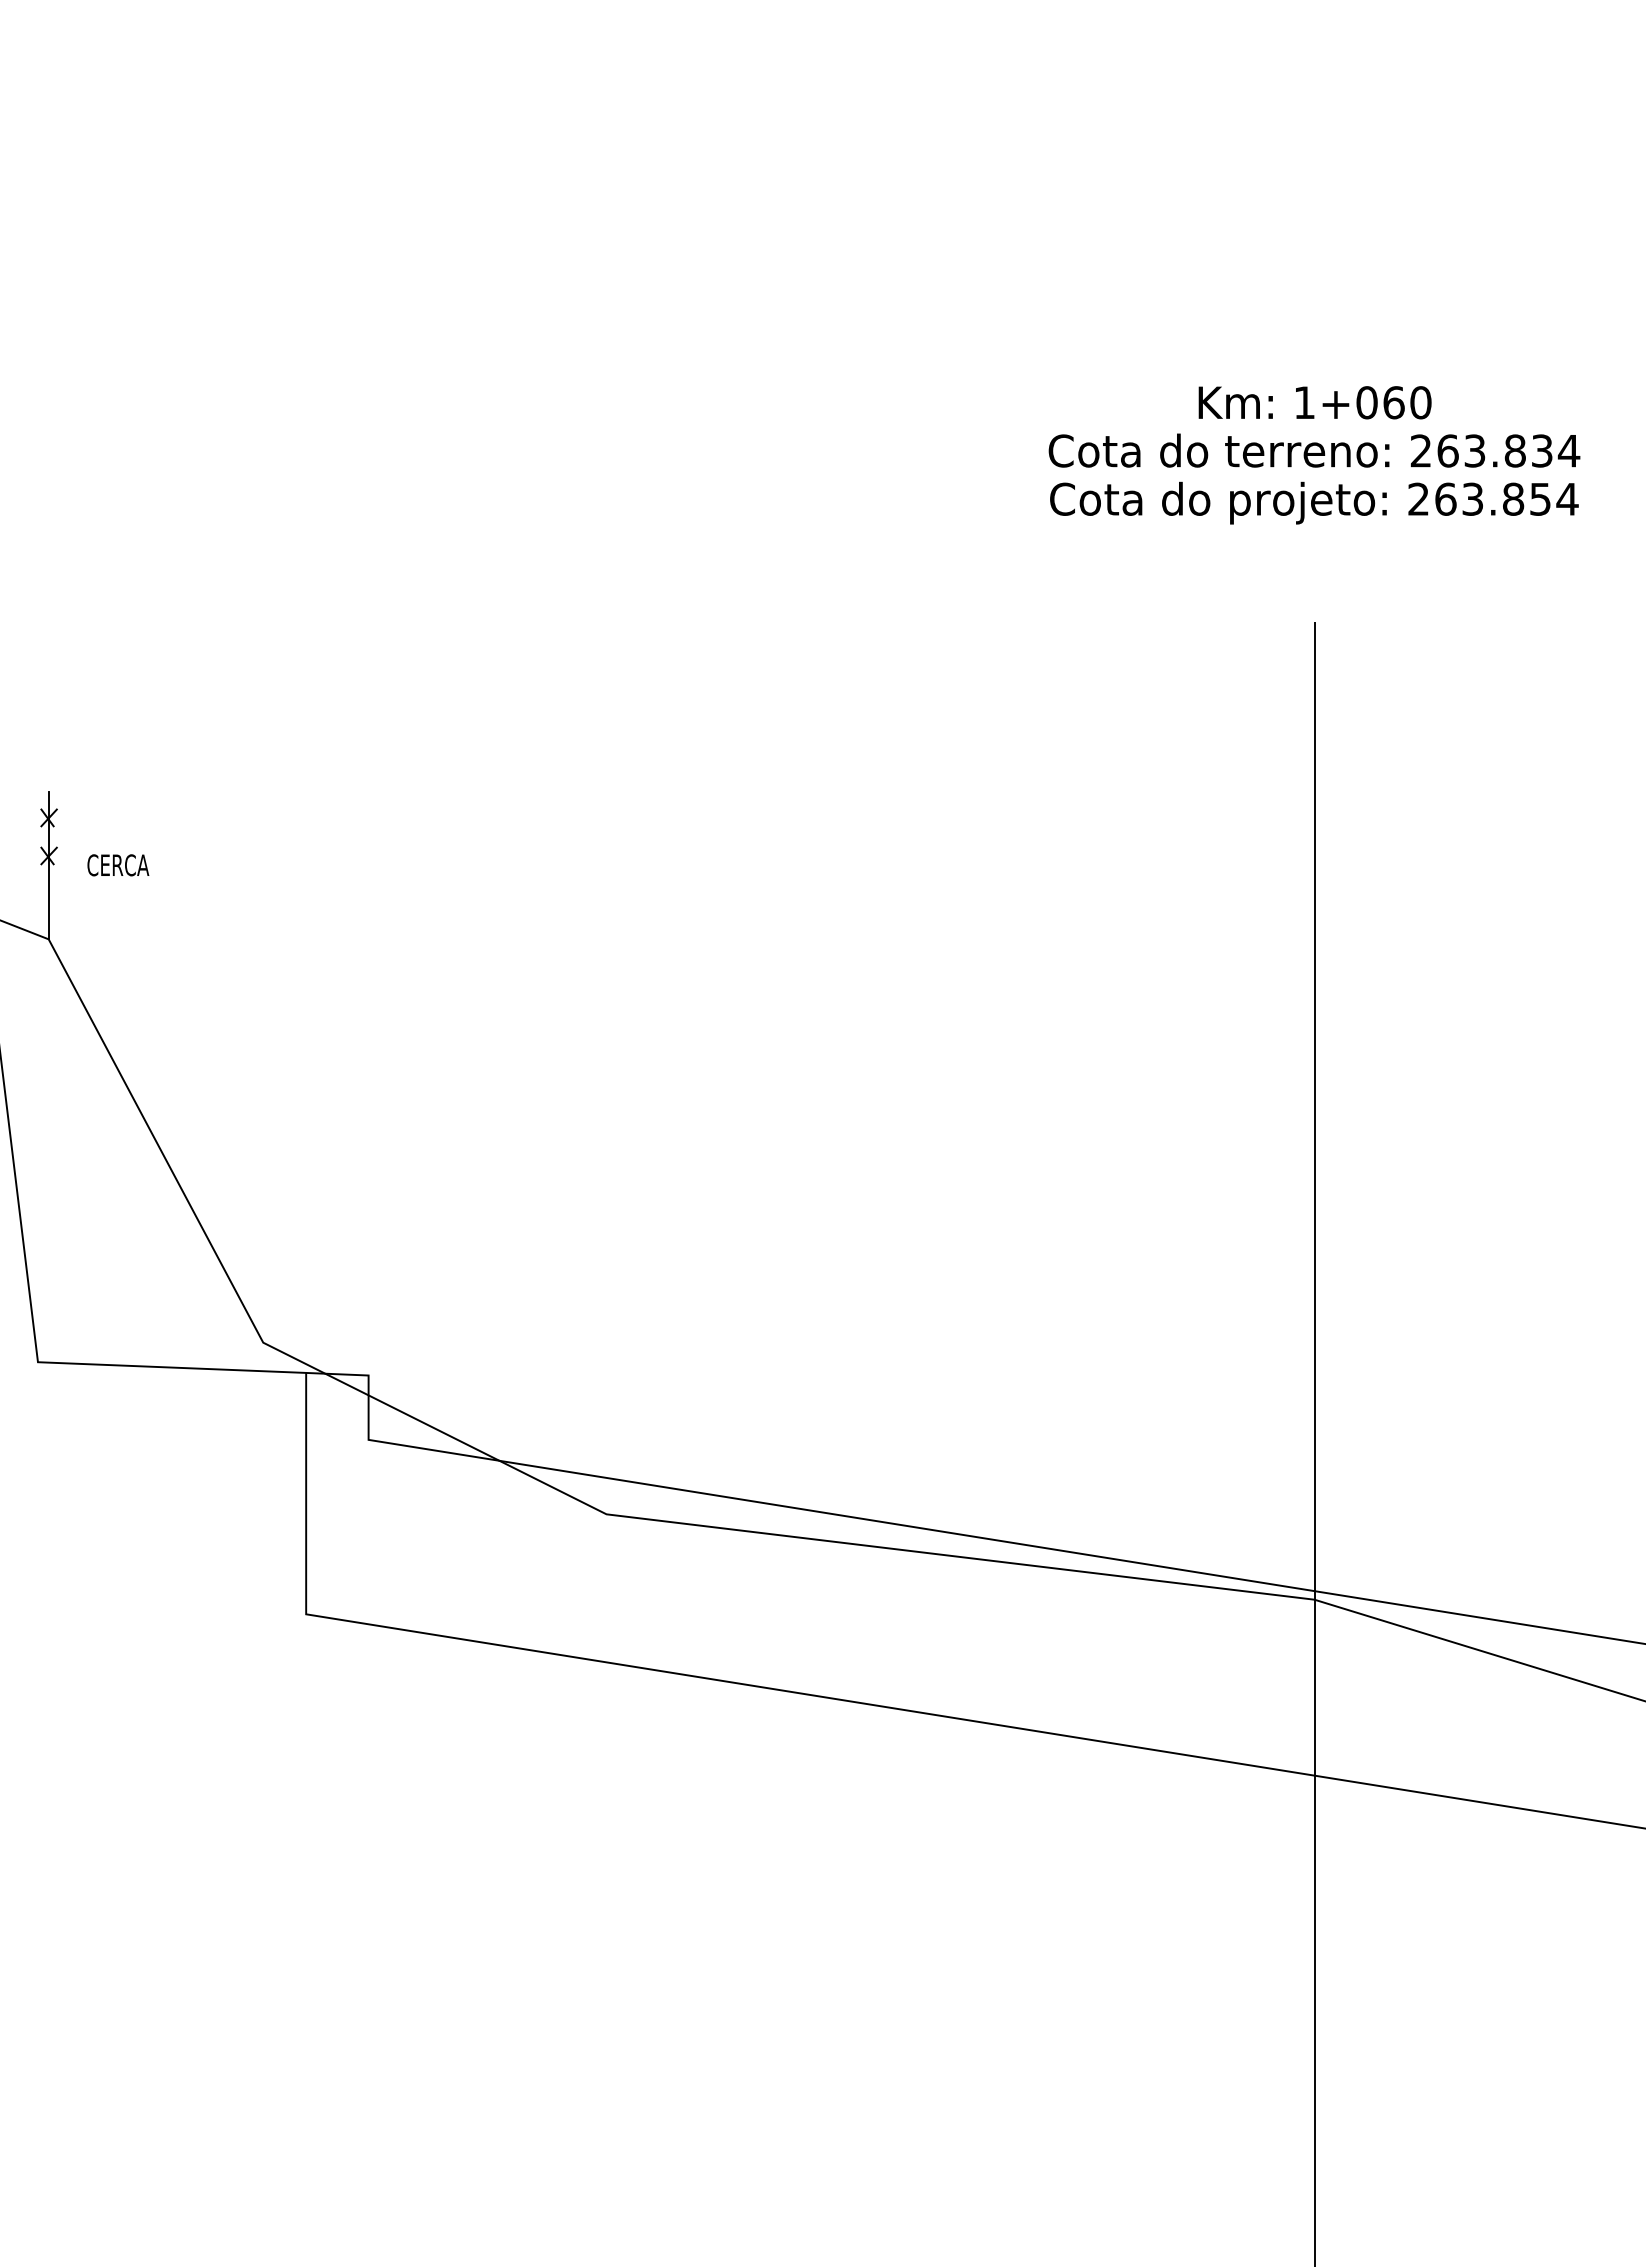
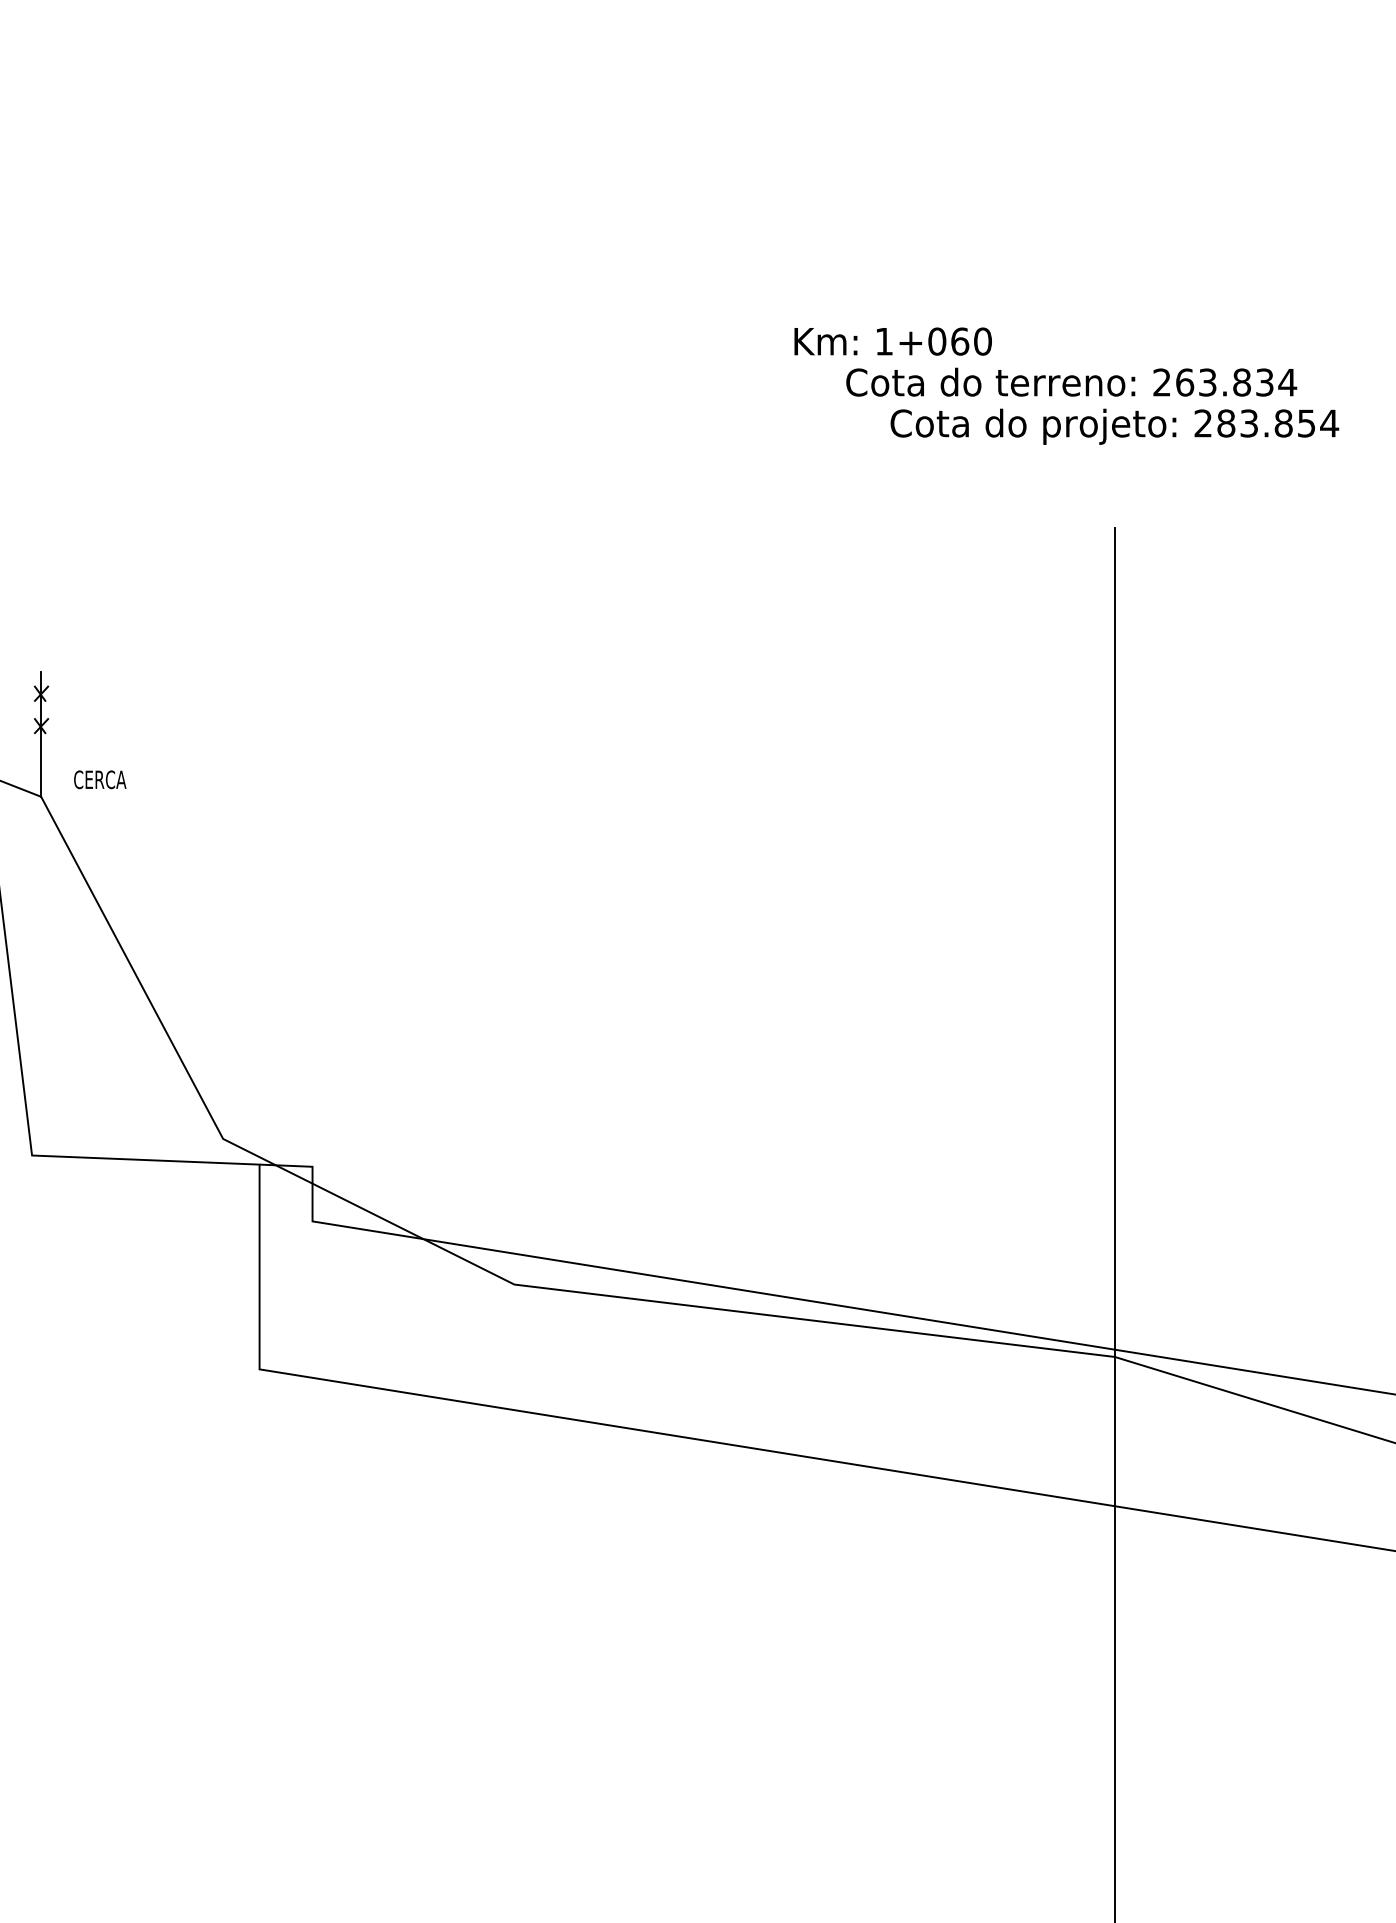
text: (1314, 402) -> (892, 341), moved
text: (1314, 450) -> (1071, 382), moved
text: (1445, 498) -> (1226, 422), 263.854 -> 283.854
text: (118, 865) -> (100, 779), moved

